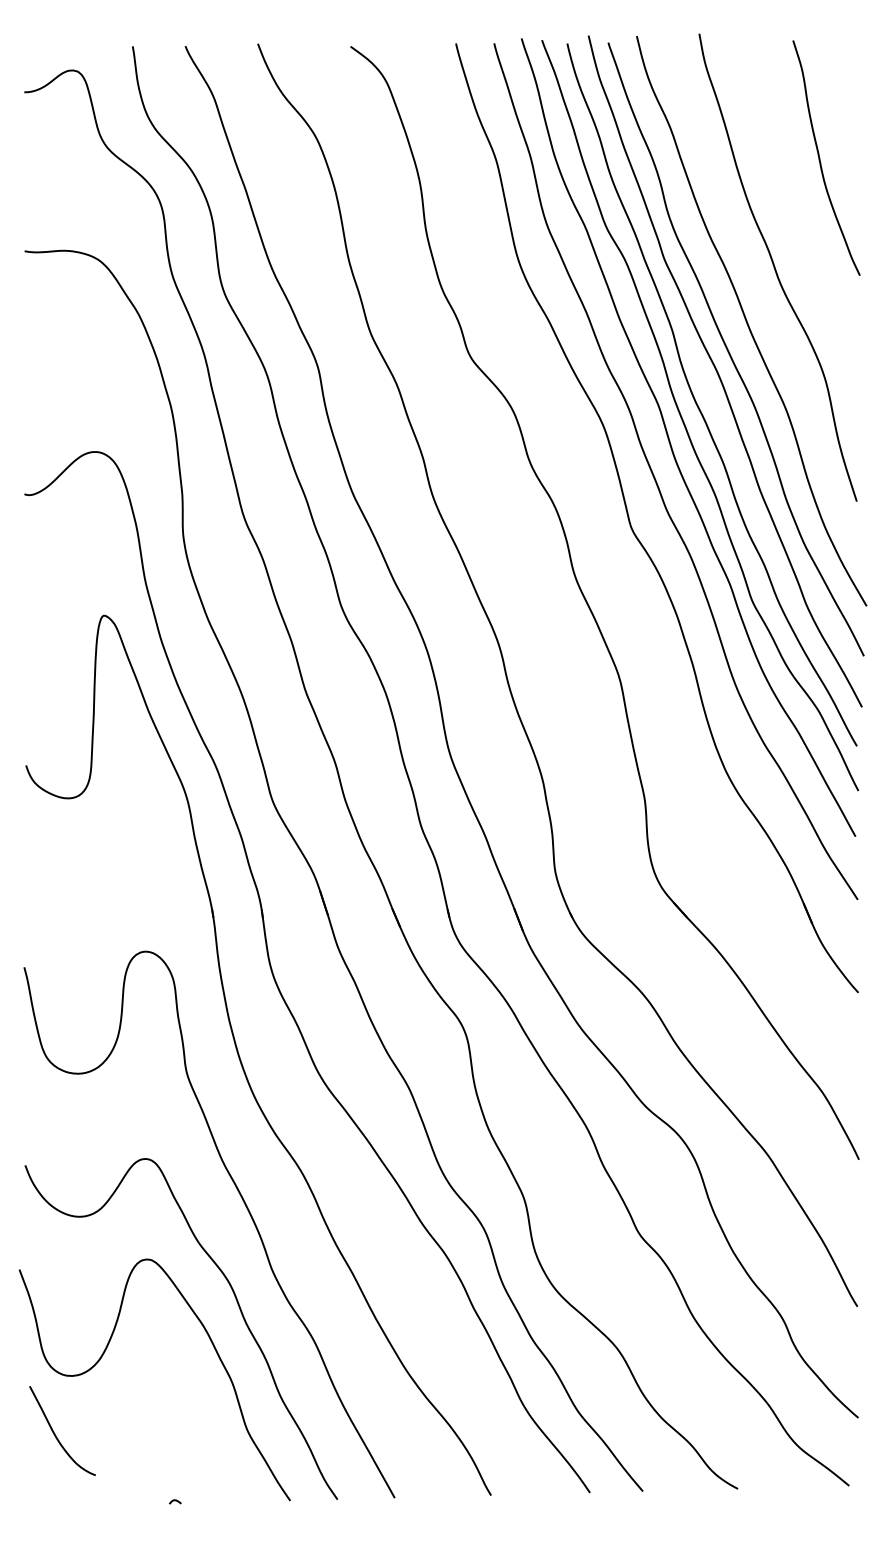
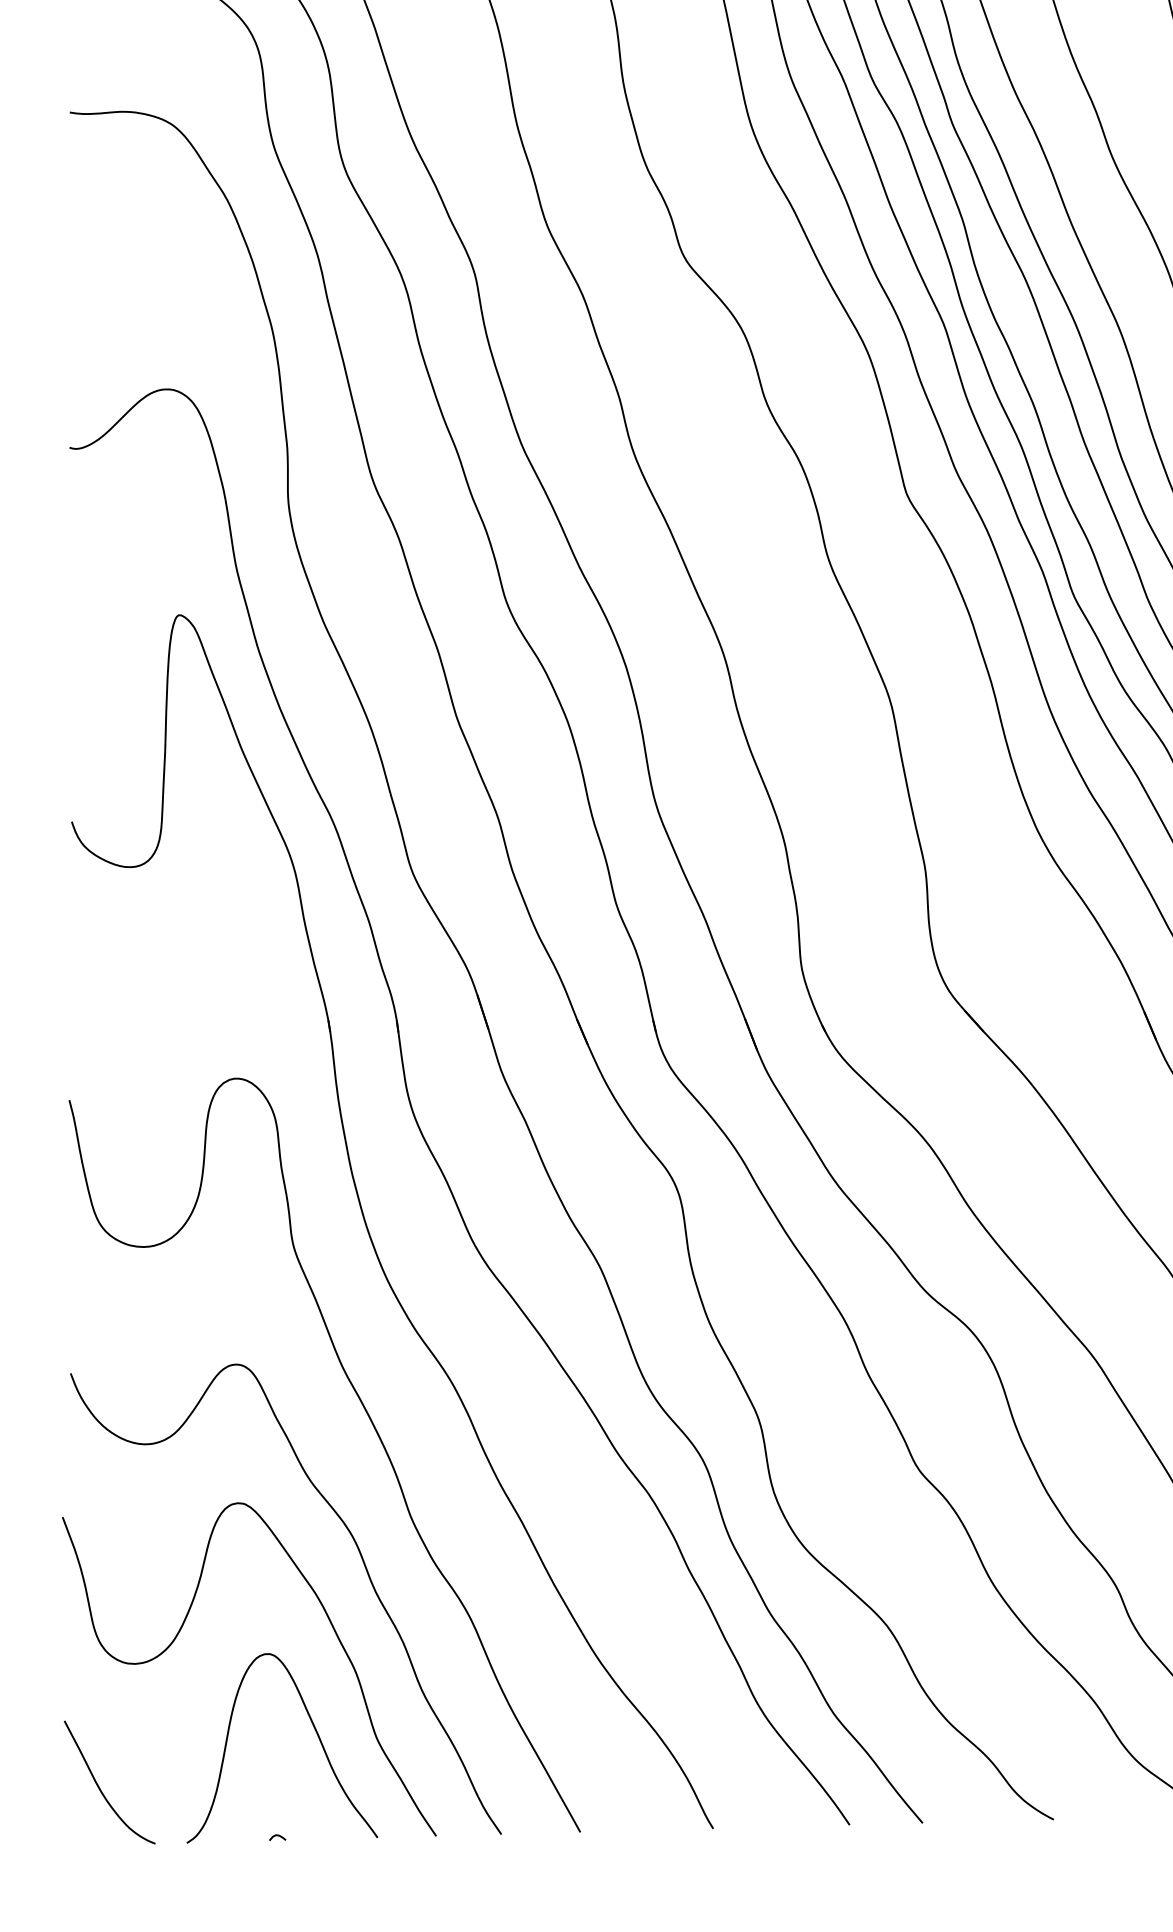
curve: (202, 1425) -> (315, 1732), added
curve: (55, 1433) -> (99, 1786), moved

